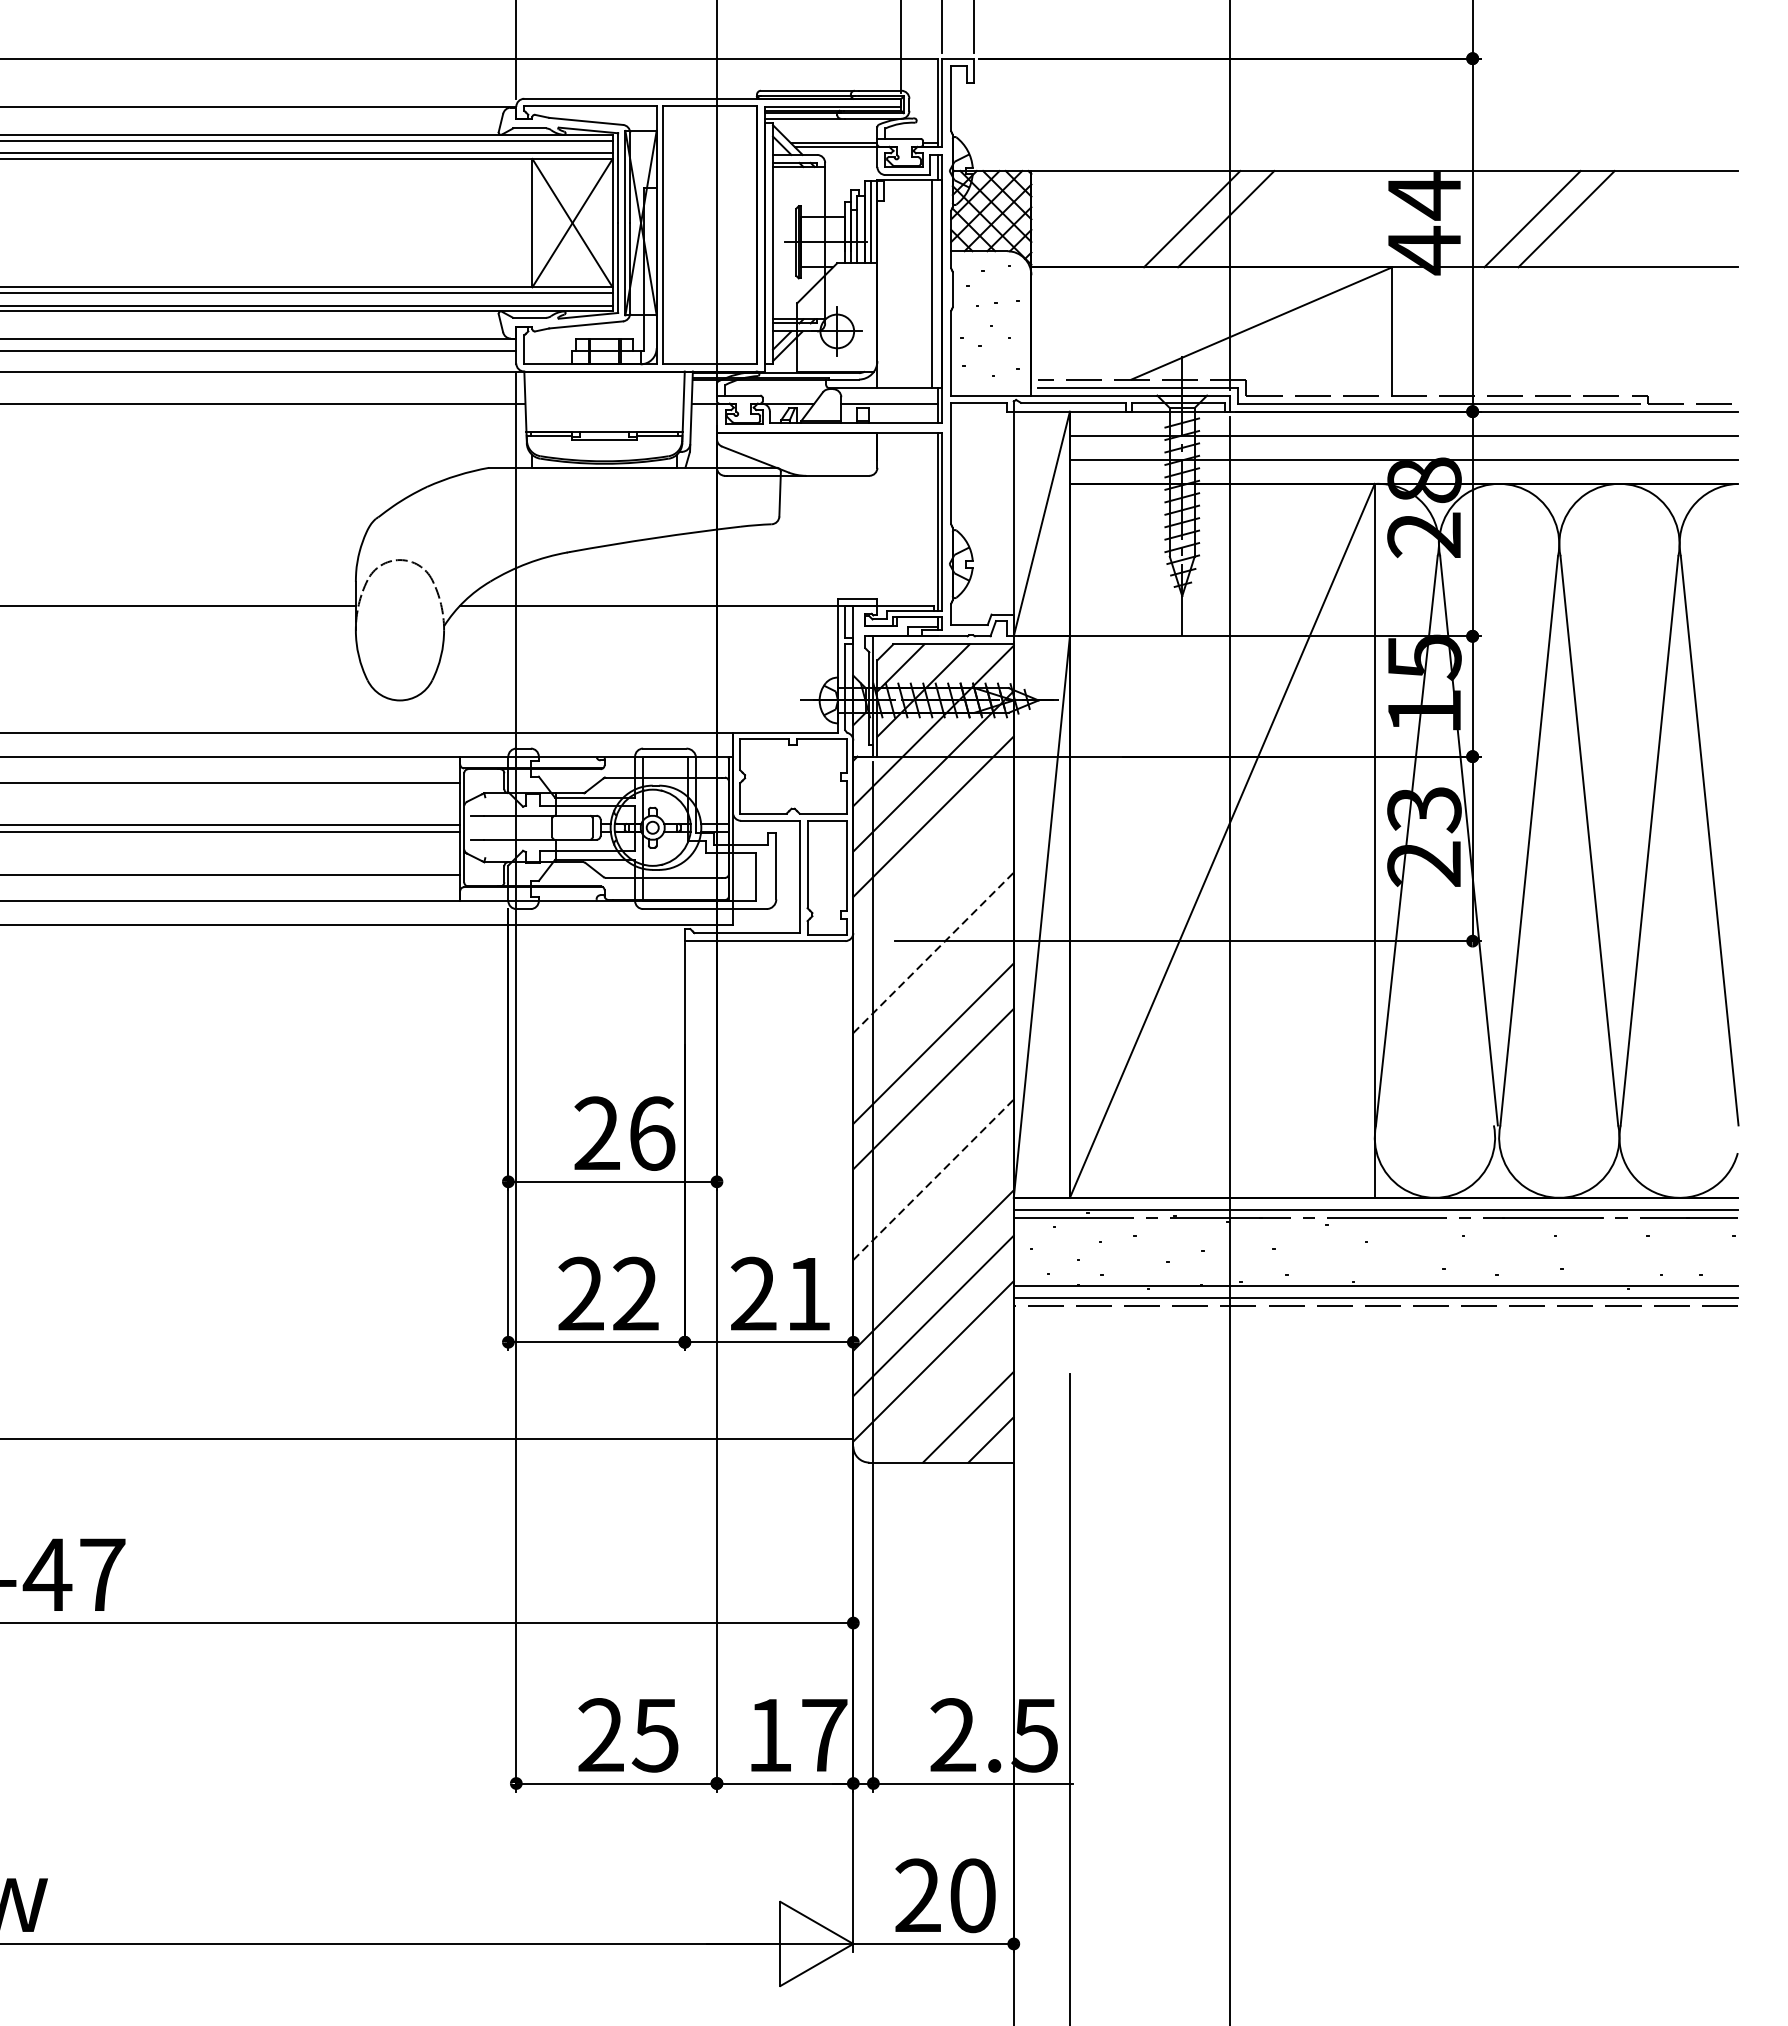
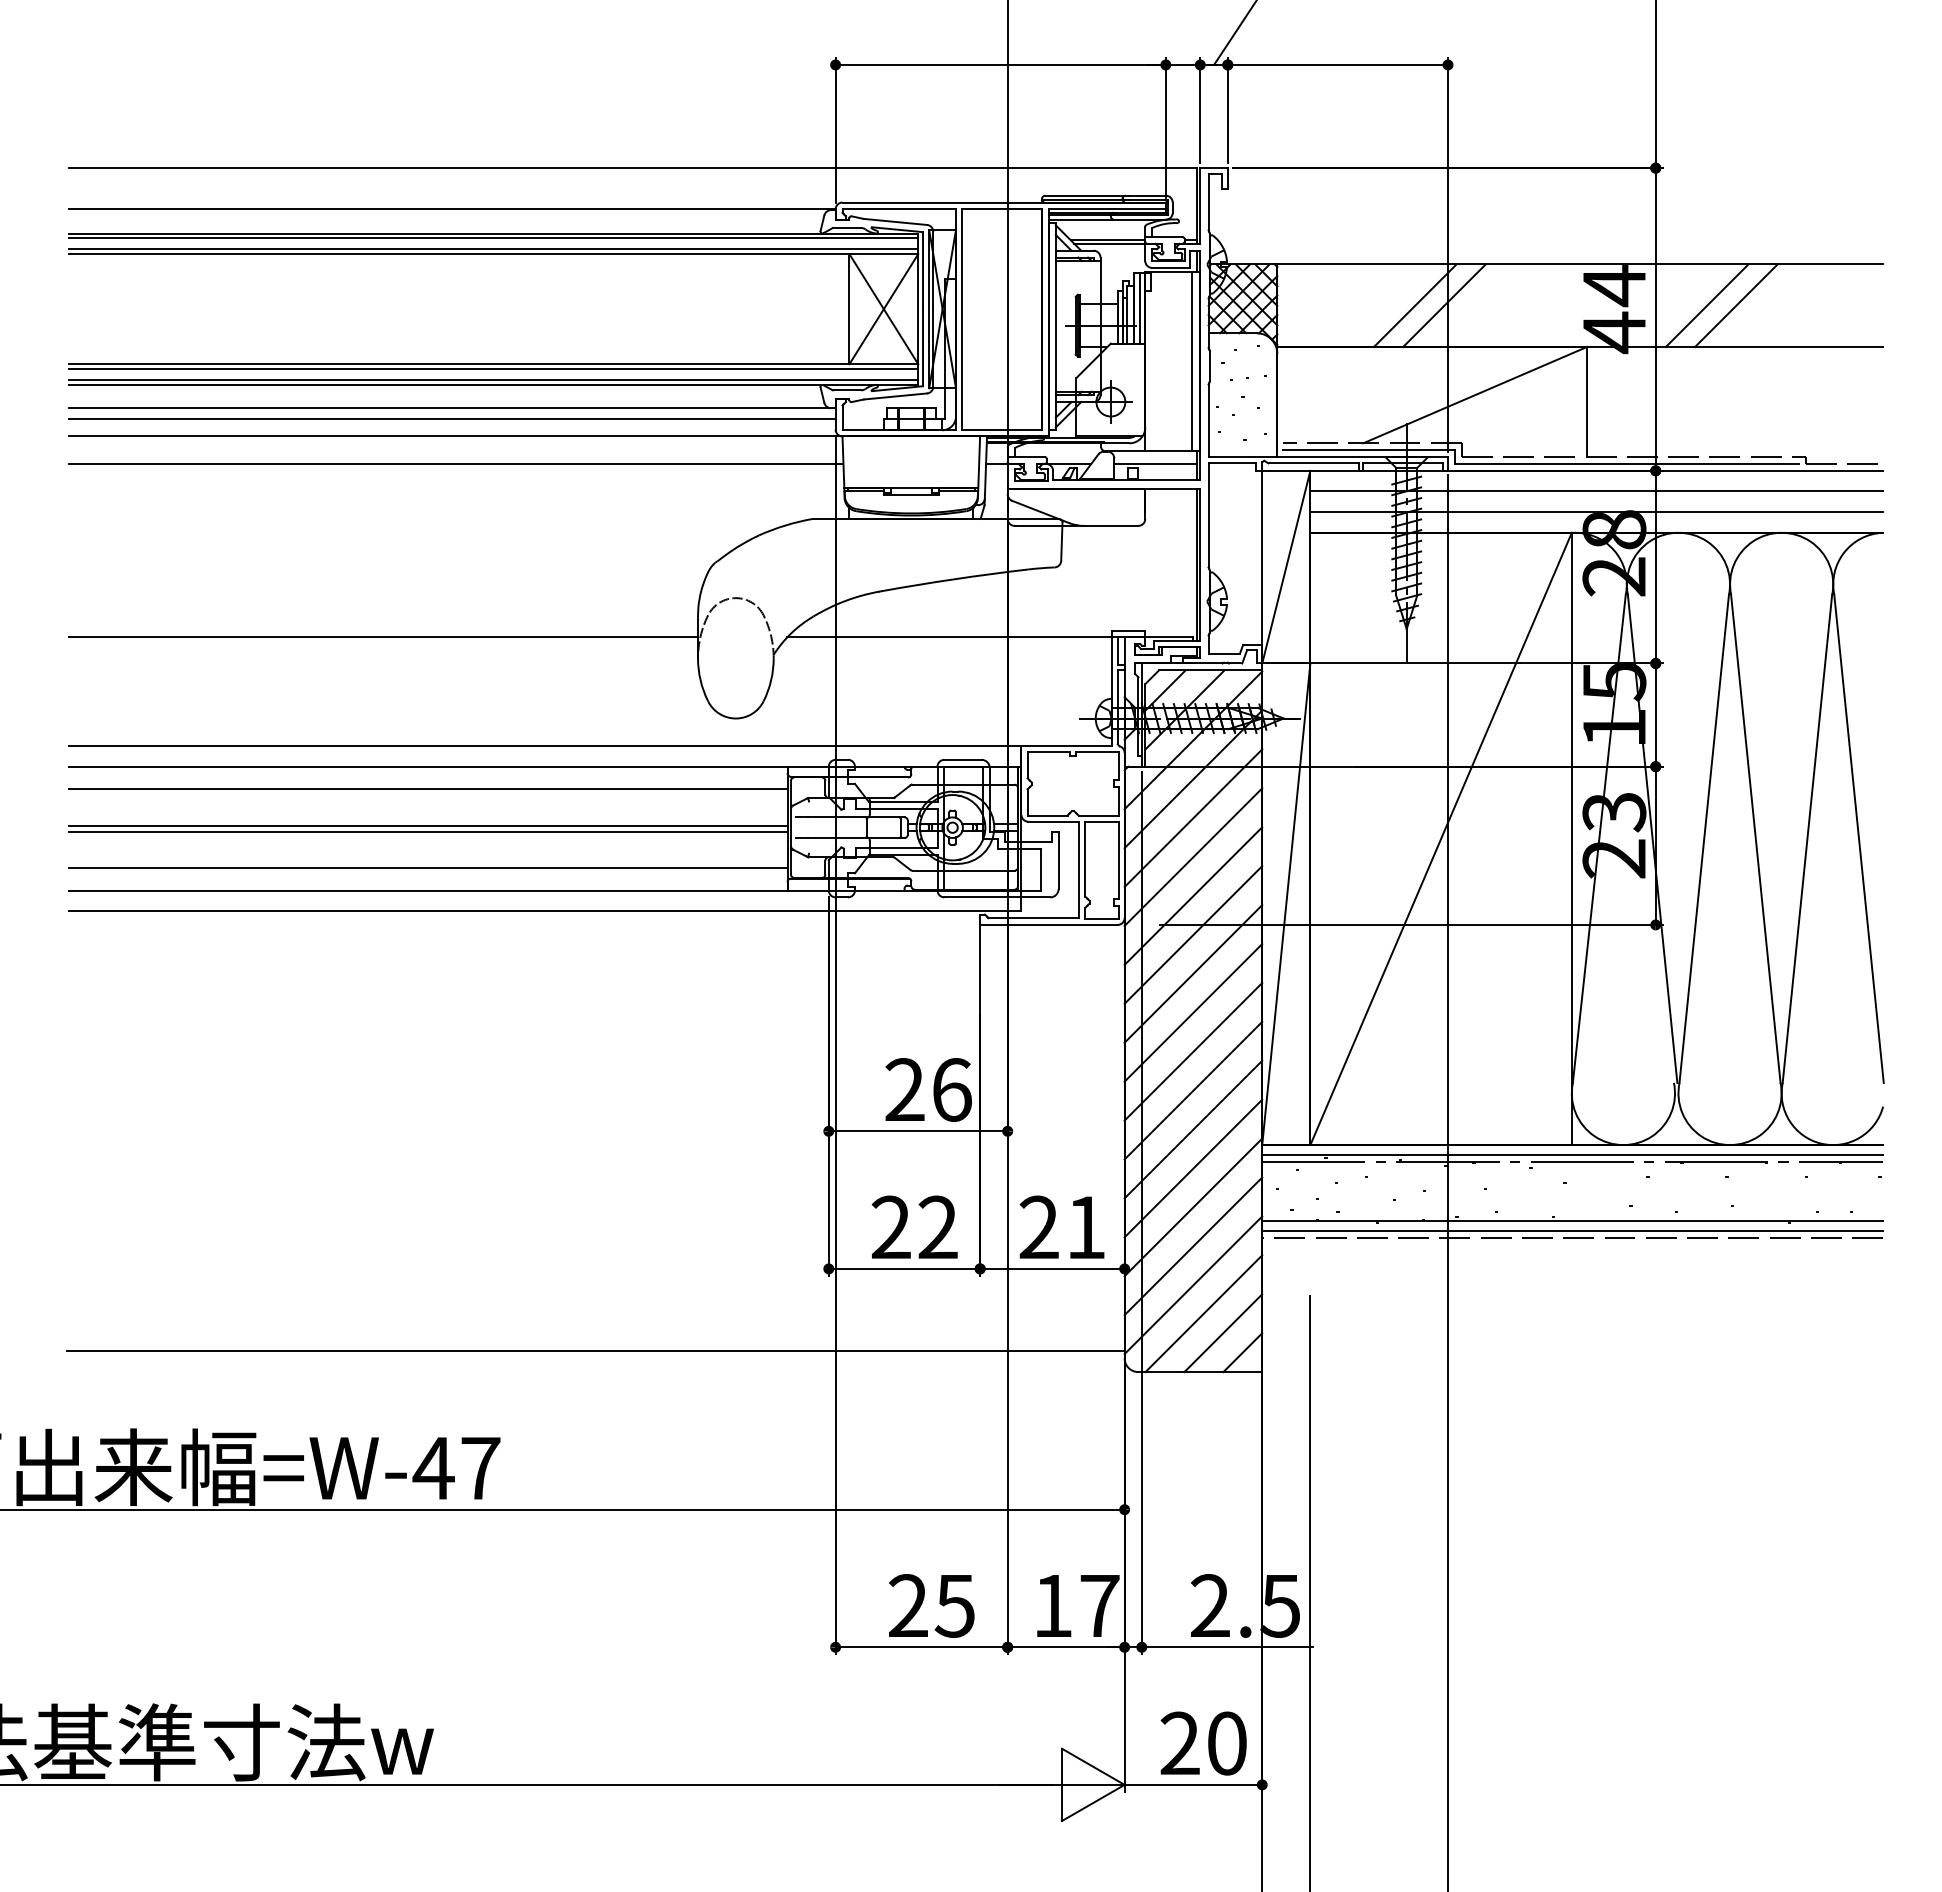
line: (933, 861) -> (1193, 856), added
line: (933, 906) -> (1193, 895), added
line: (933, 952) -> (1193, 934), dashed -> solid
line: (933, 997) -> (1193, 973), added
line: (933, 1134) -> (1193, 1090), added
line: (933, 1179) -> (1193, 1129), dashed -> solid
line: (933, 1225) -> (1193, 1168), added
line: (945, 1394) -> (1203, 1313), added

